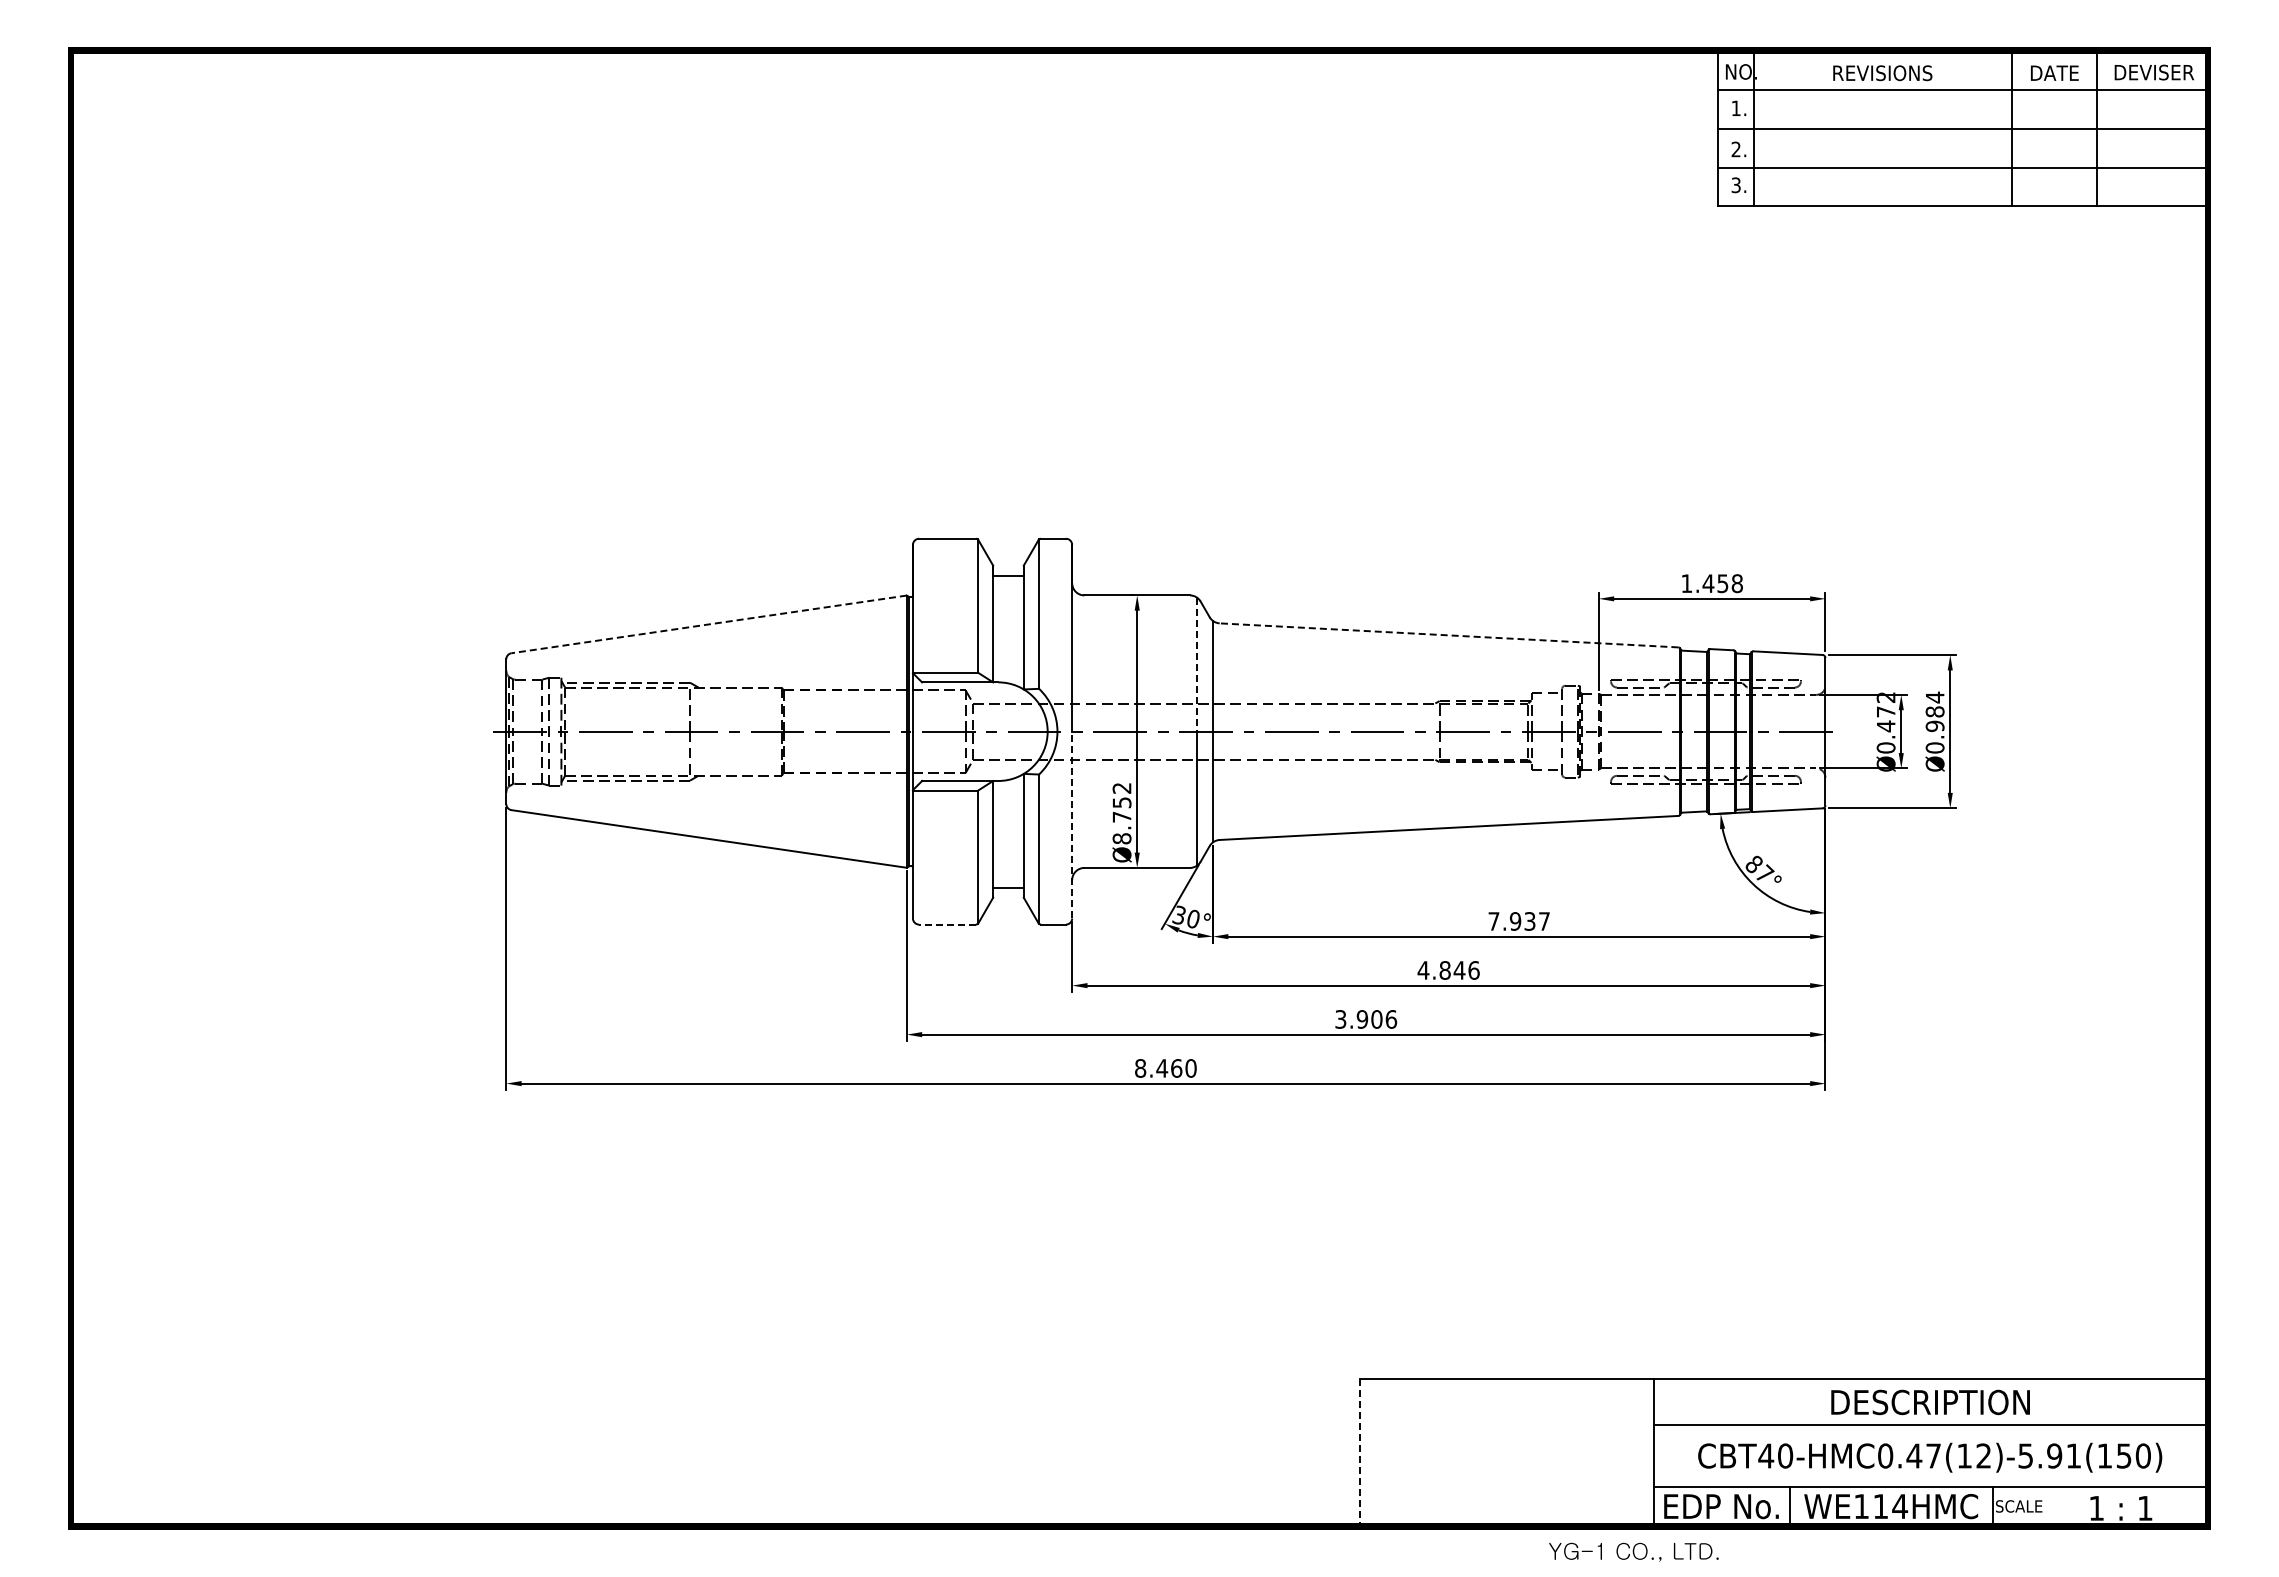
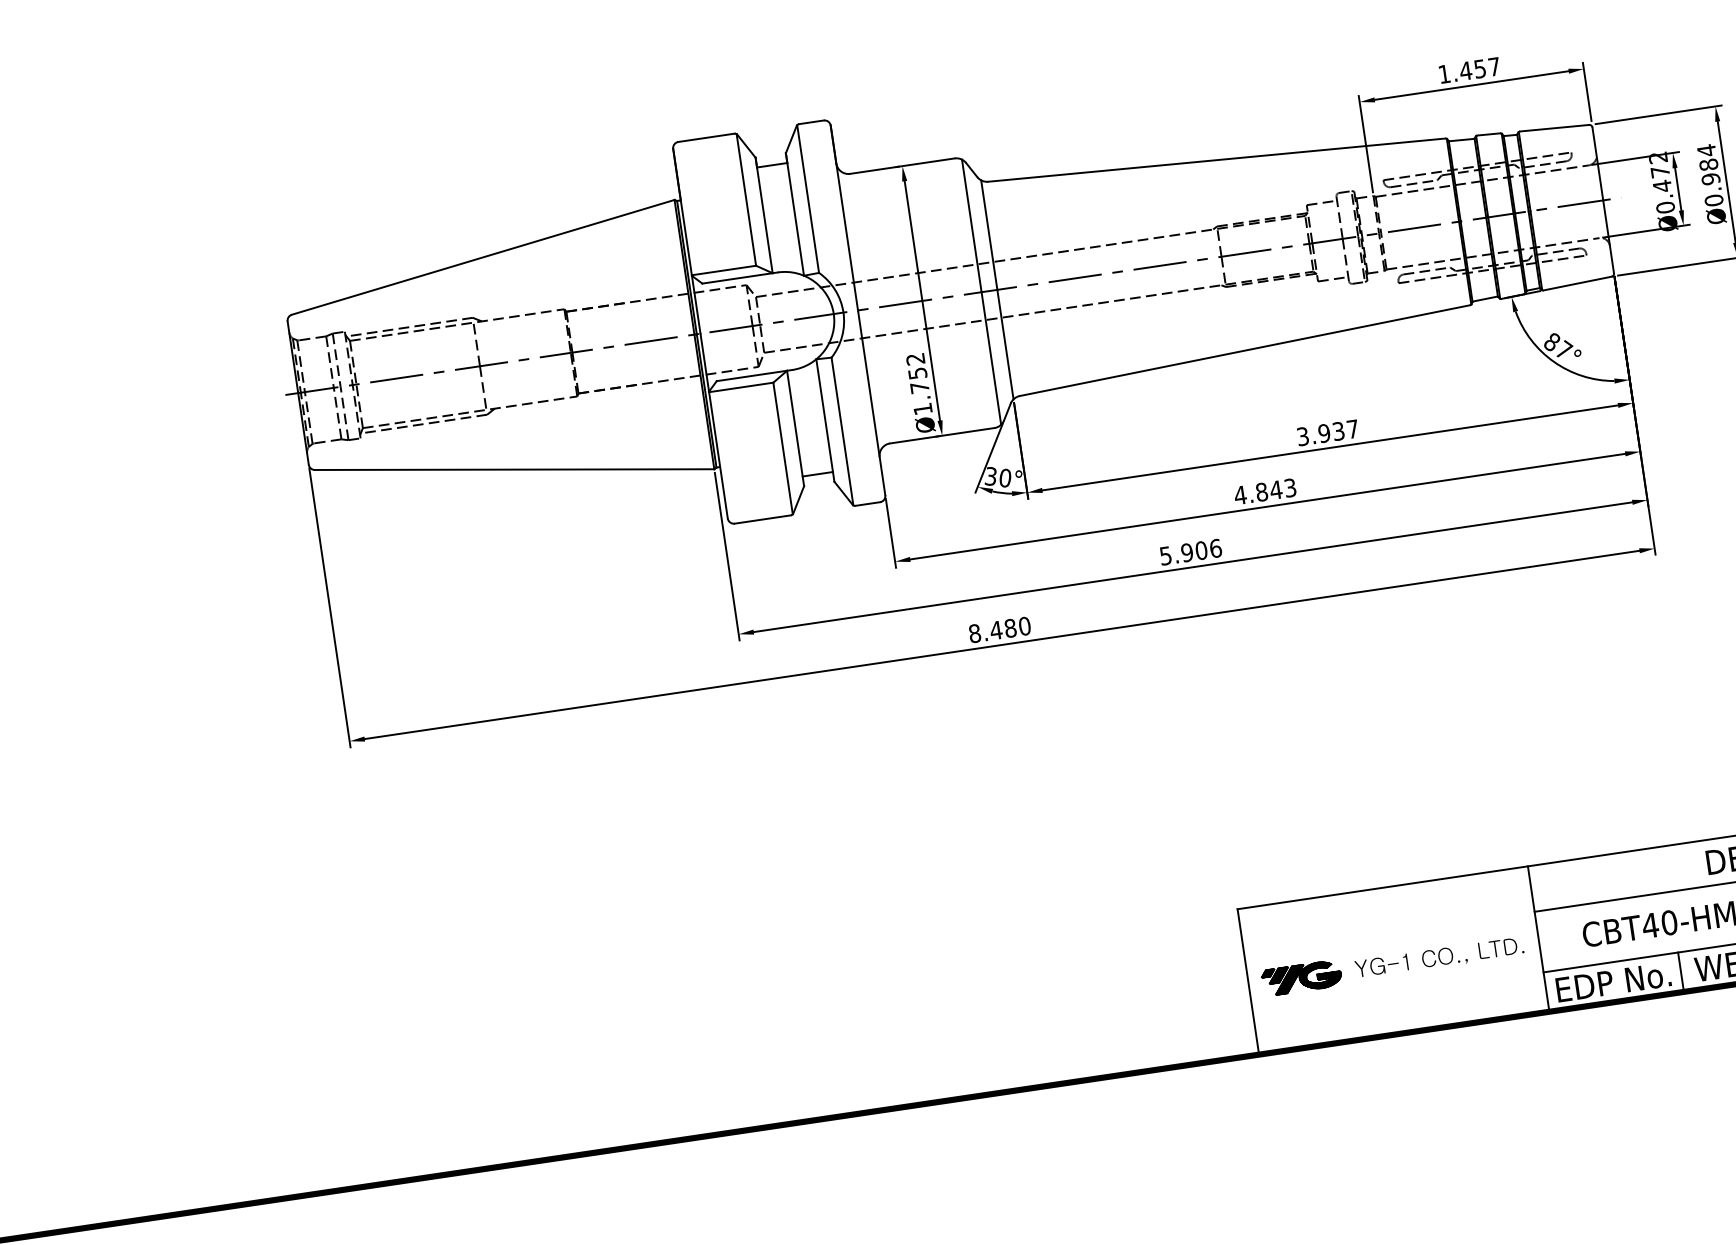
text: (1736, 583) -> (1493, 66), 1.458 -> 1.457
line: (709, 624) -> (483, 257), dashed -> solid
line: (1449, 635) -> (1217, 160), dashed -> solid
line: (1197, 665) -> (972, 226), dashed -> solid
line: (1072, 824) -> (871, 402), dashed -> solid
text: (1121, 838) -> (922, 408), Ø8.752 -> Ø1.752
text: (1493, 921) -> (1302, 436), 7.937 -> 3.937
line: (946, 924) -> (761, 519), dashed -> solid
text: (1473, 970) -> (1289, 488), 4.846 -> 4.843
text: (1341, 1019) -> (1166, 555), 3.906 -> 5.906
text: (1176, 1068) -> (1010, 628), 8.460 -> 8.480
line: (1360, 1453) -> (1248, 982), dashed -> solid
part: (1413, 1456) -> (1301, 977), added
text: (1633, 1551) -> (1439, 957), moved

